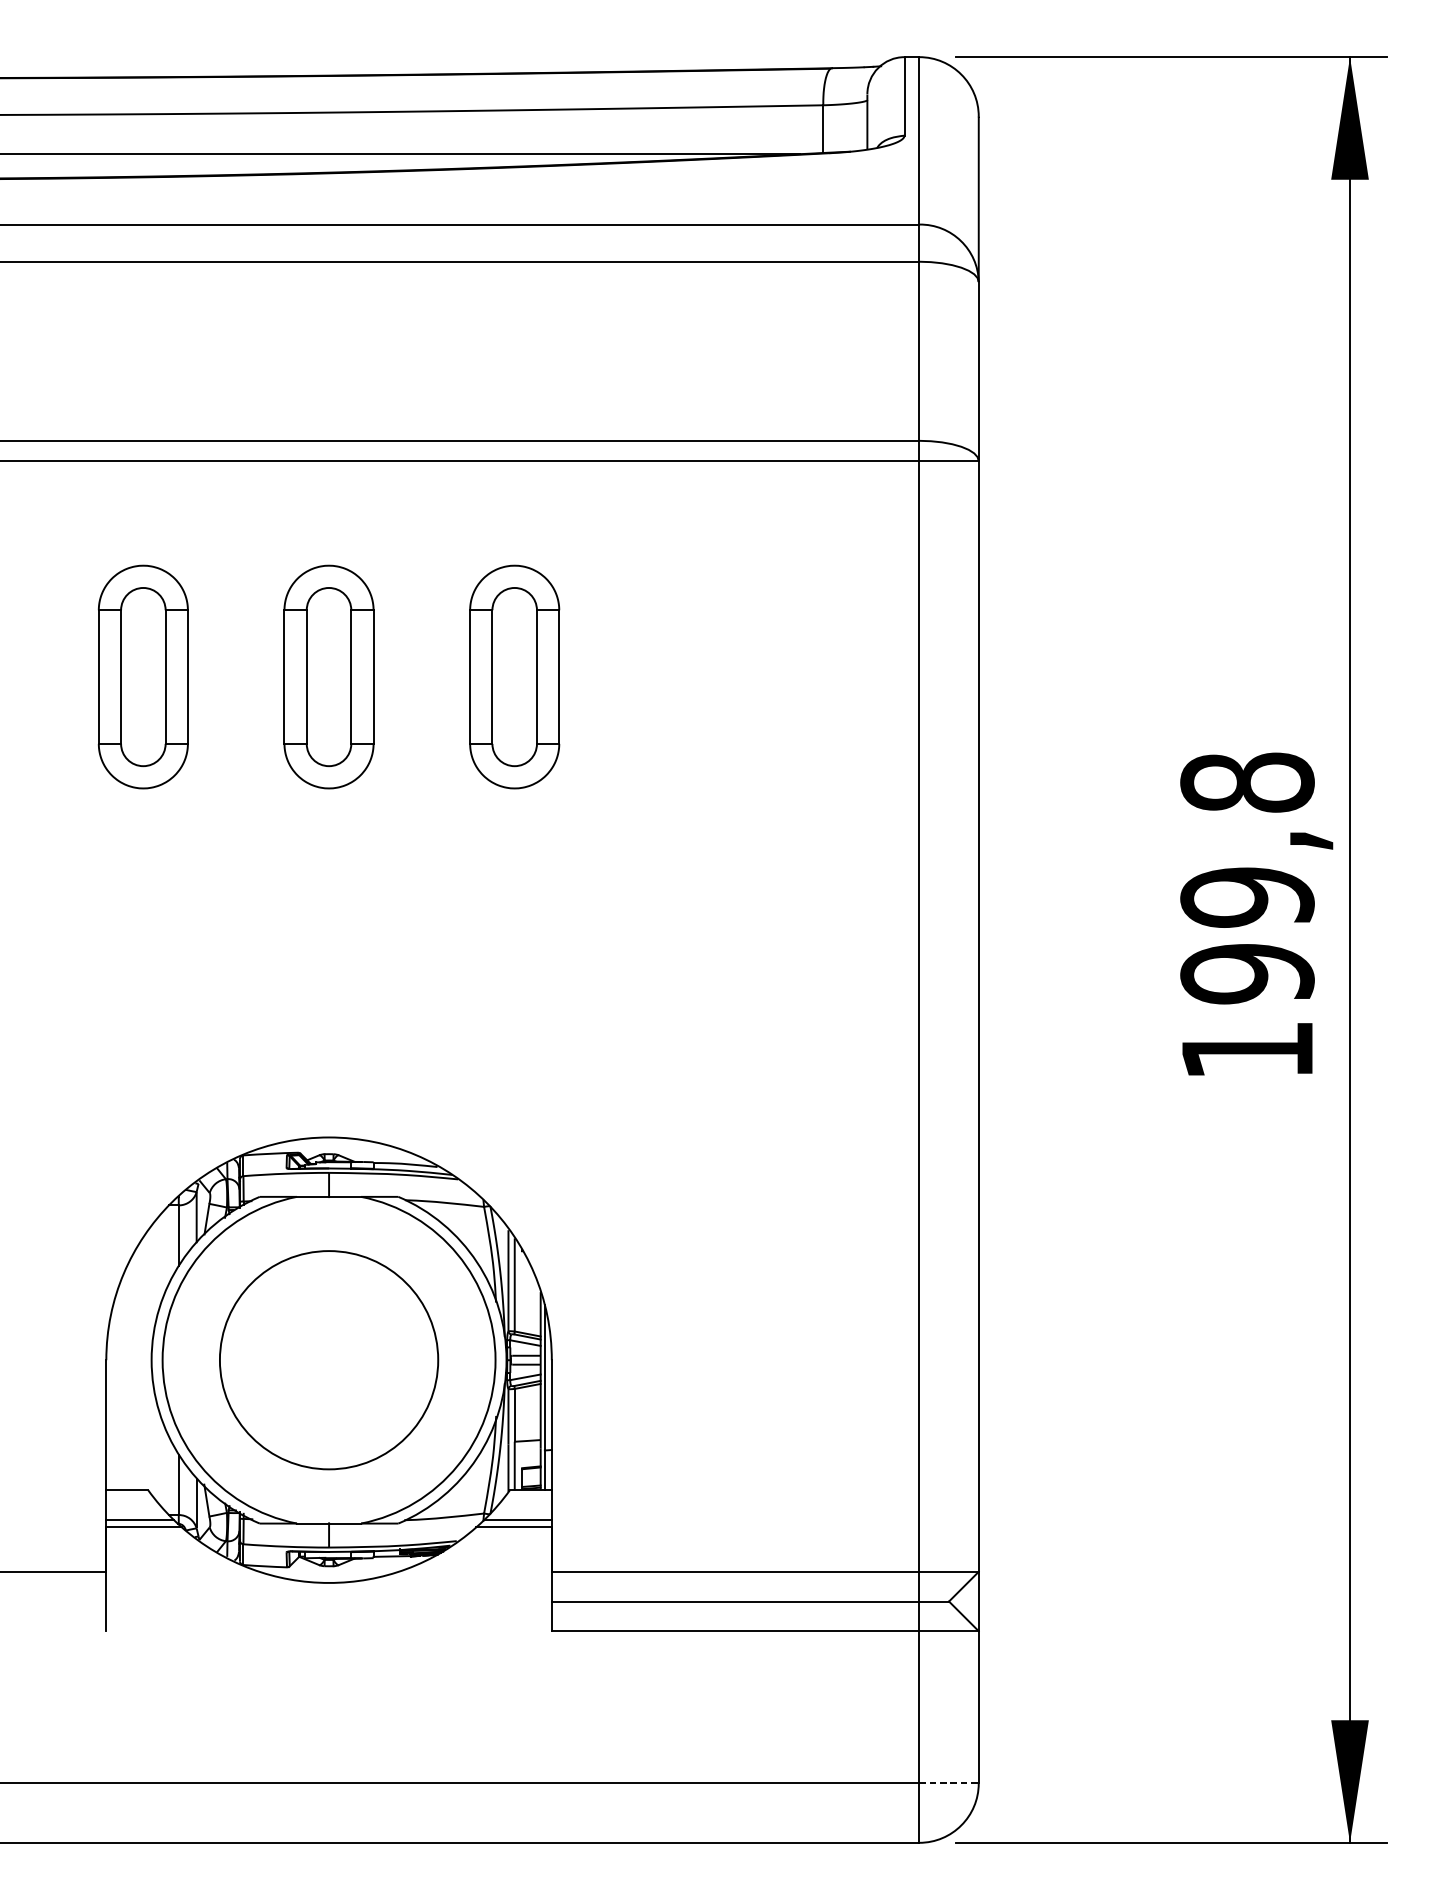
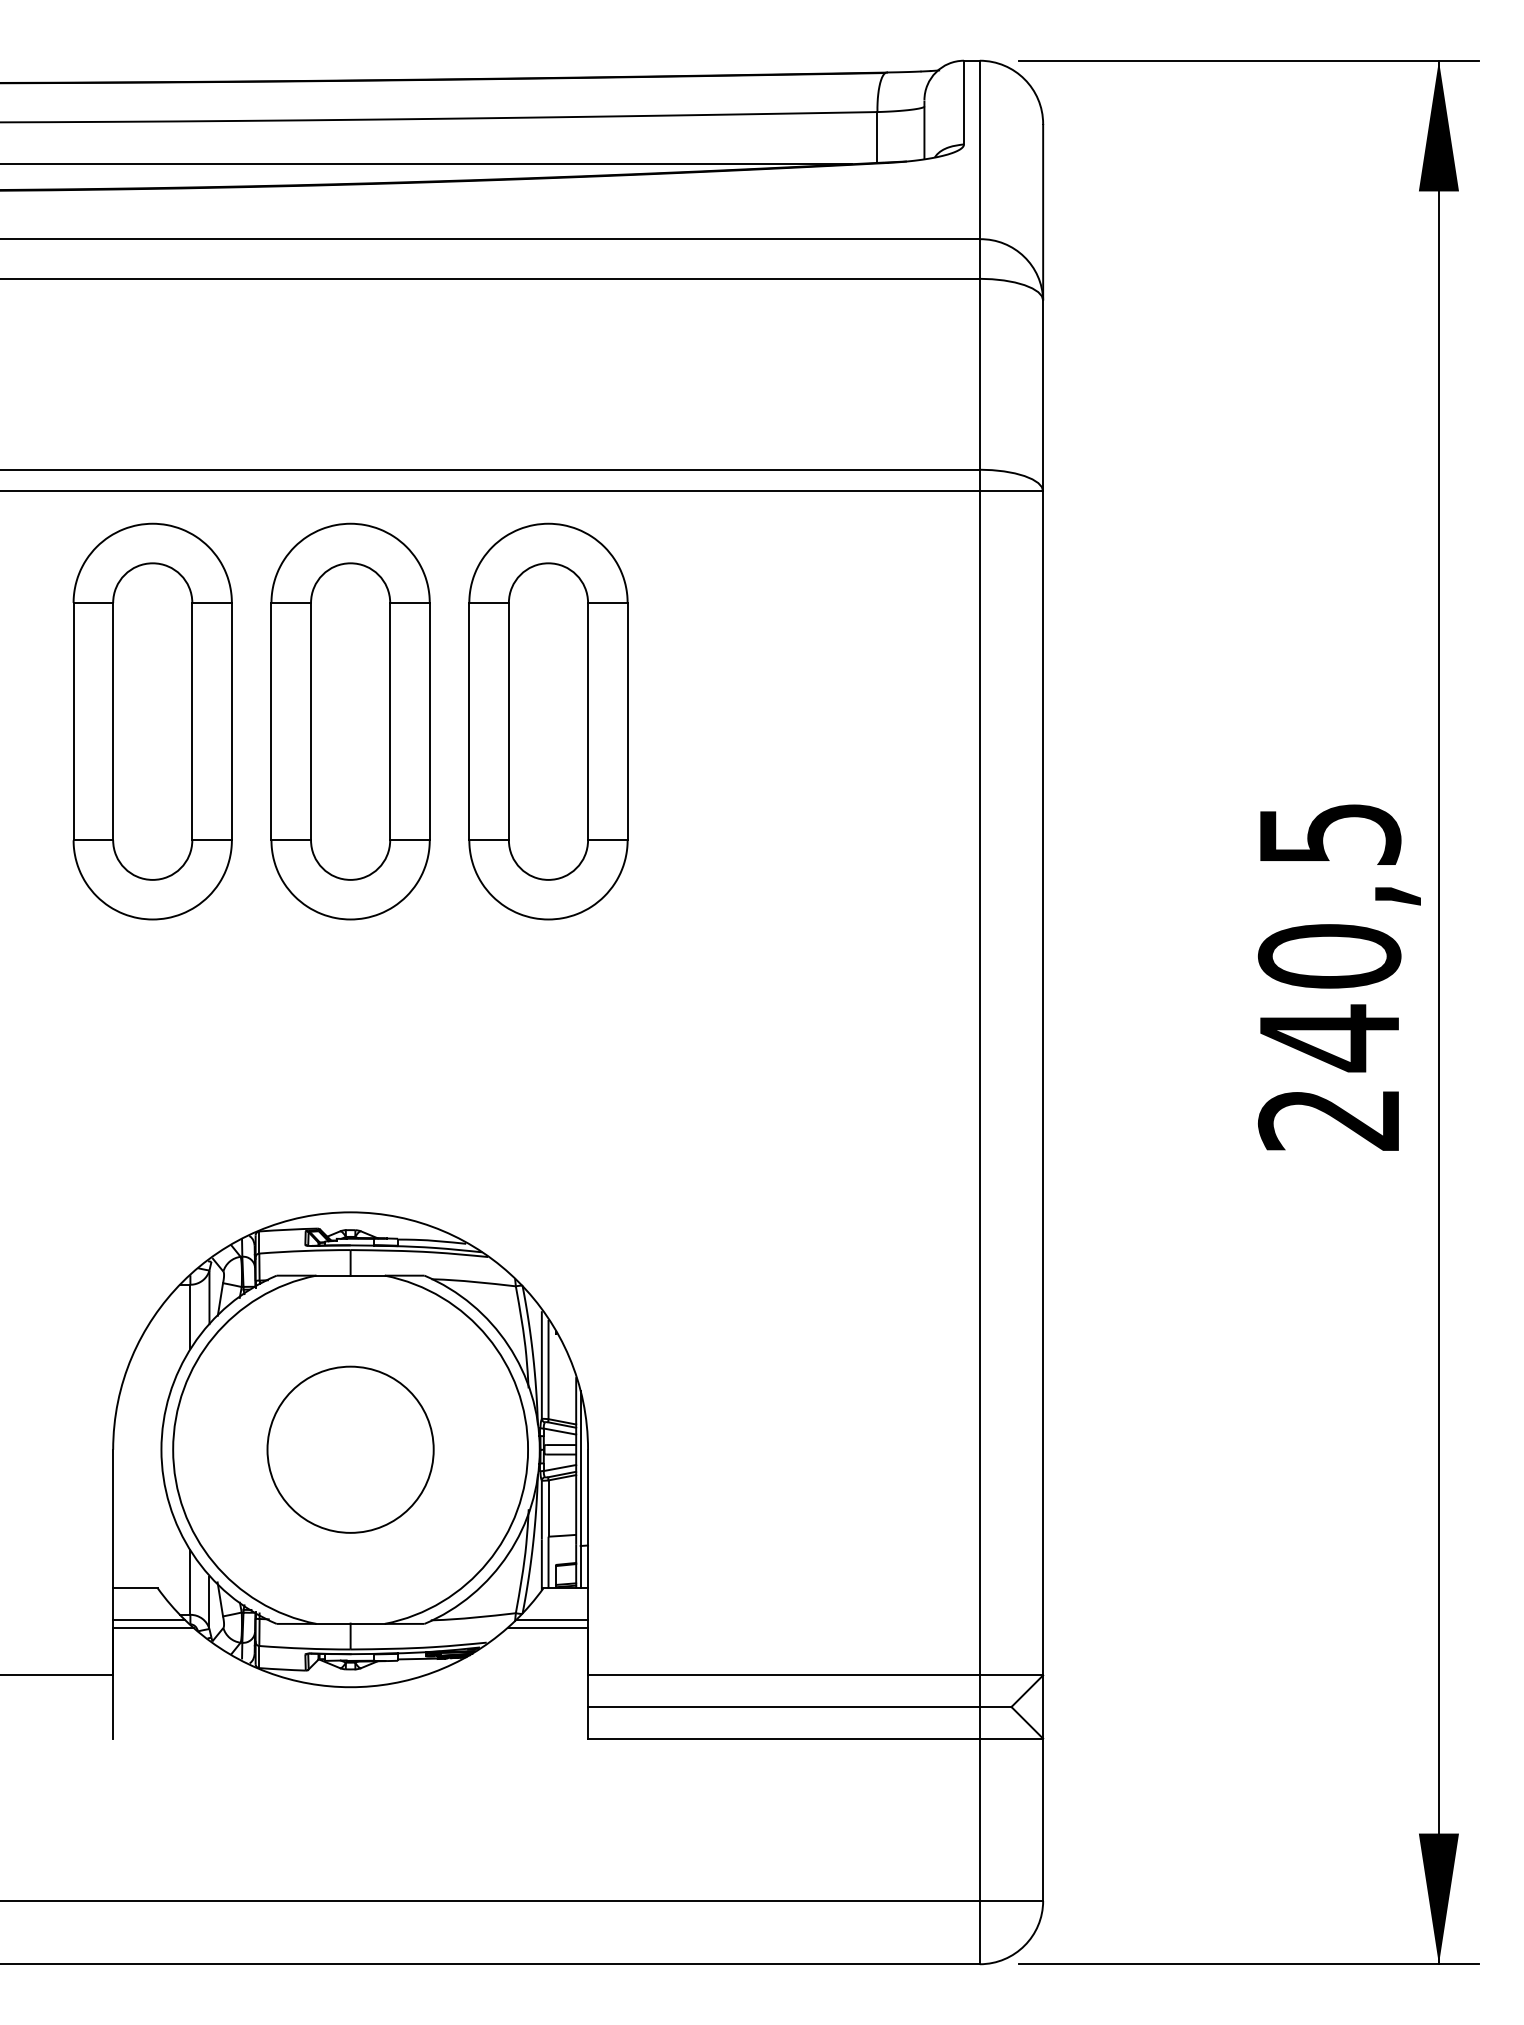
part: (143, 677) -> (152, 721), size x1.67
part: (328, 677) -> (350, 721), size x1.67
part: (514, 677) -> (548, 721), size x1.67
text: (1247, 916) -> (1329, 976), 199,8 -> 240,5
circle: (328, 1359) -> (350, 1449), size x0.71
line: (949, 1783) -> (1011, 1900), dashed -> solid

